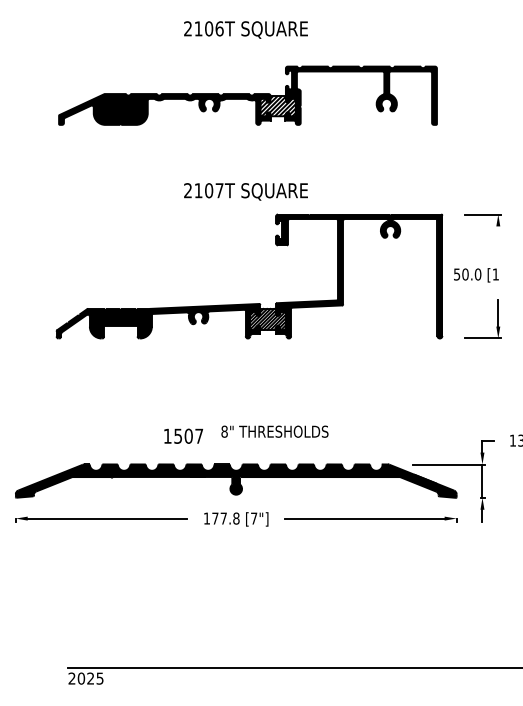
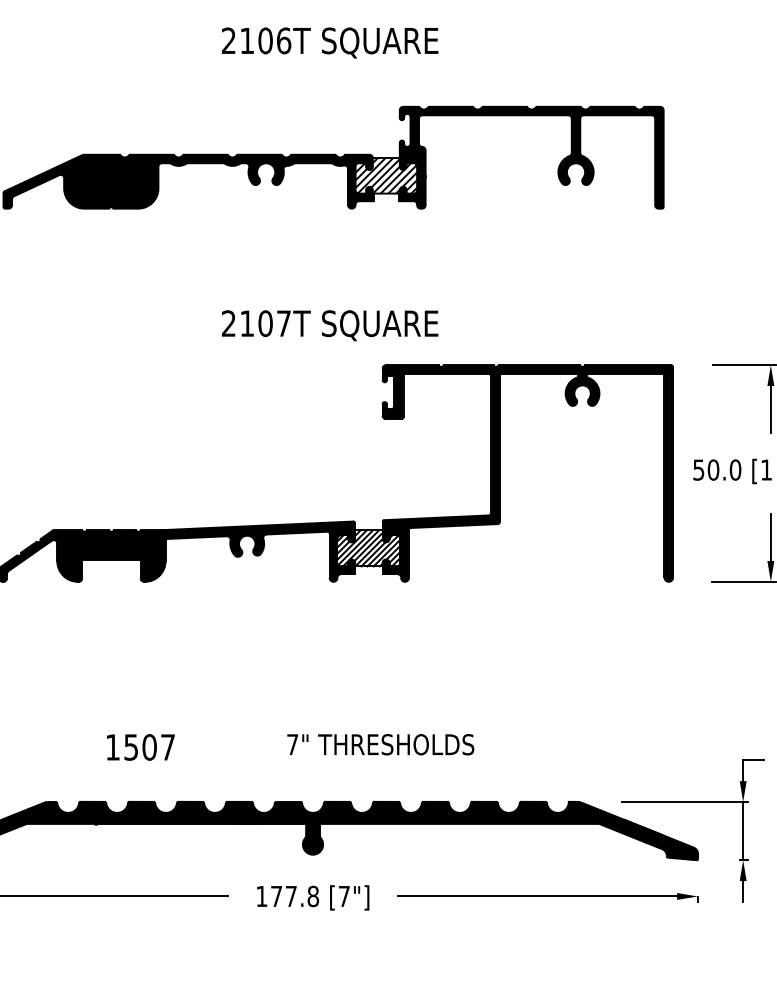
line: (498, 239) -> (771, 408), added
text: (224, 431) -> (292, 744), 8" -> 7"
text: (183, 435) -> (140, 746), moved

